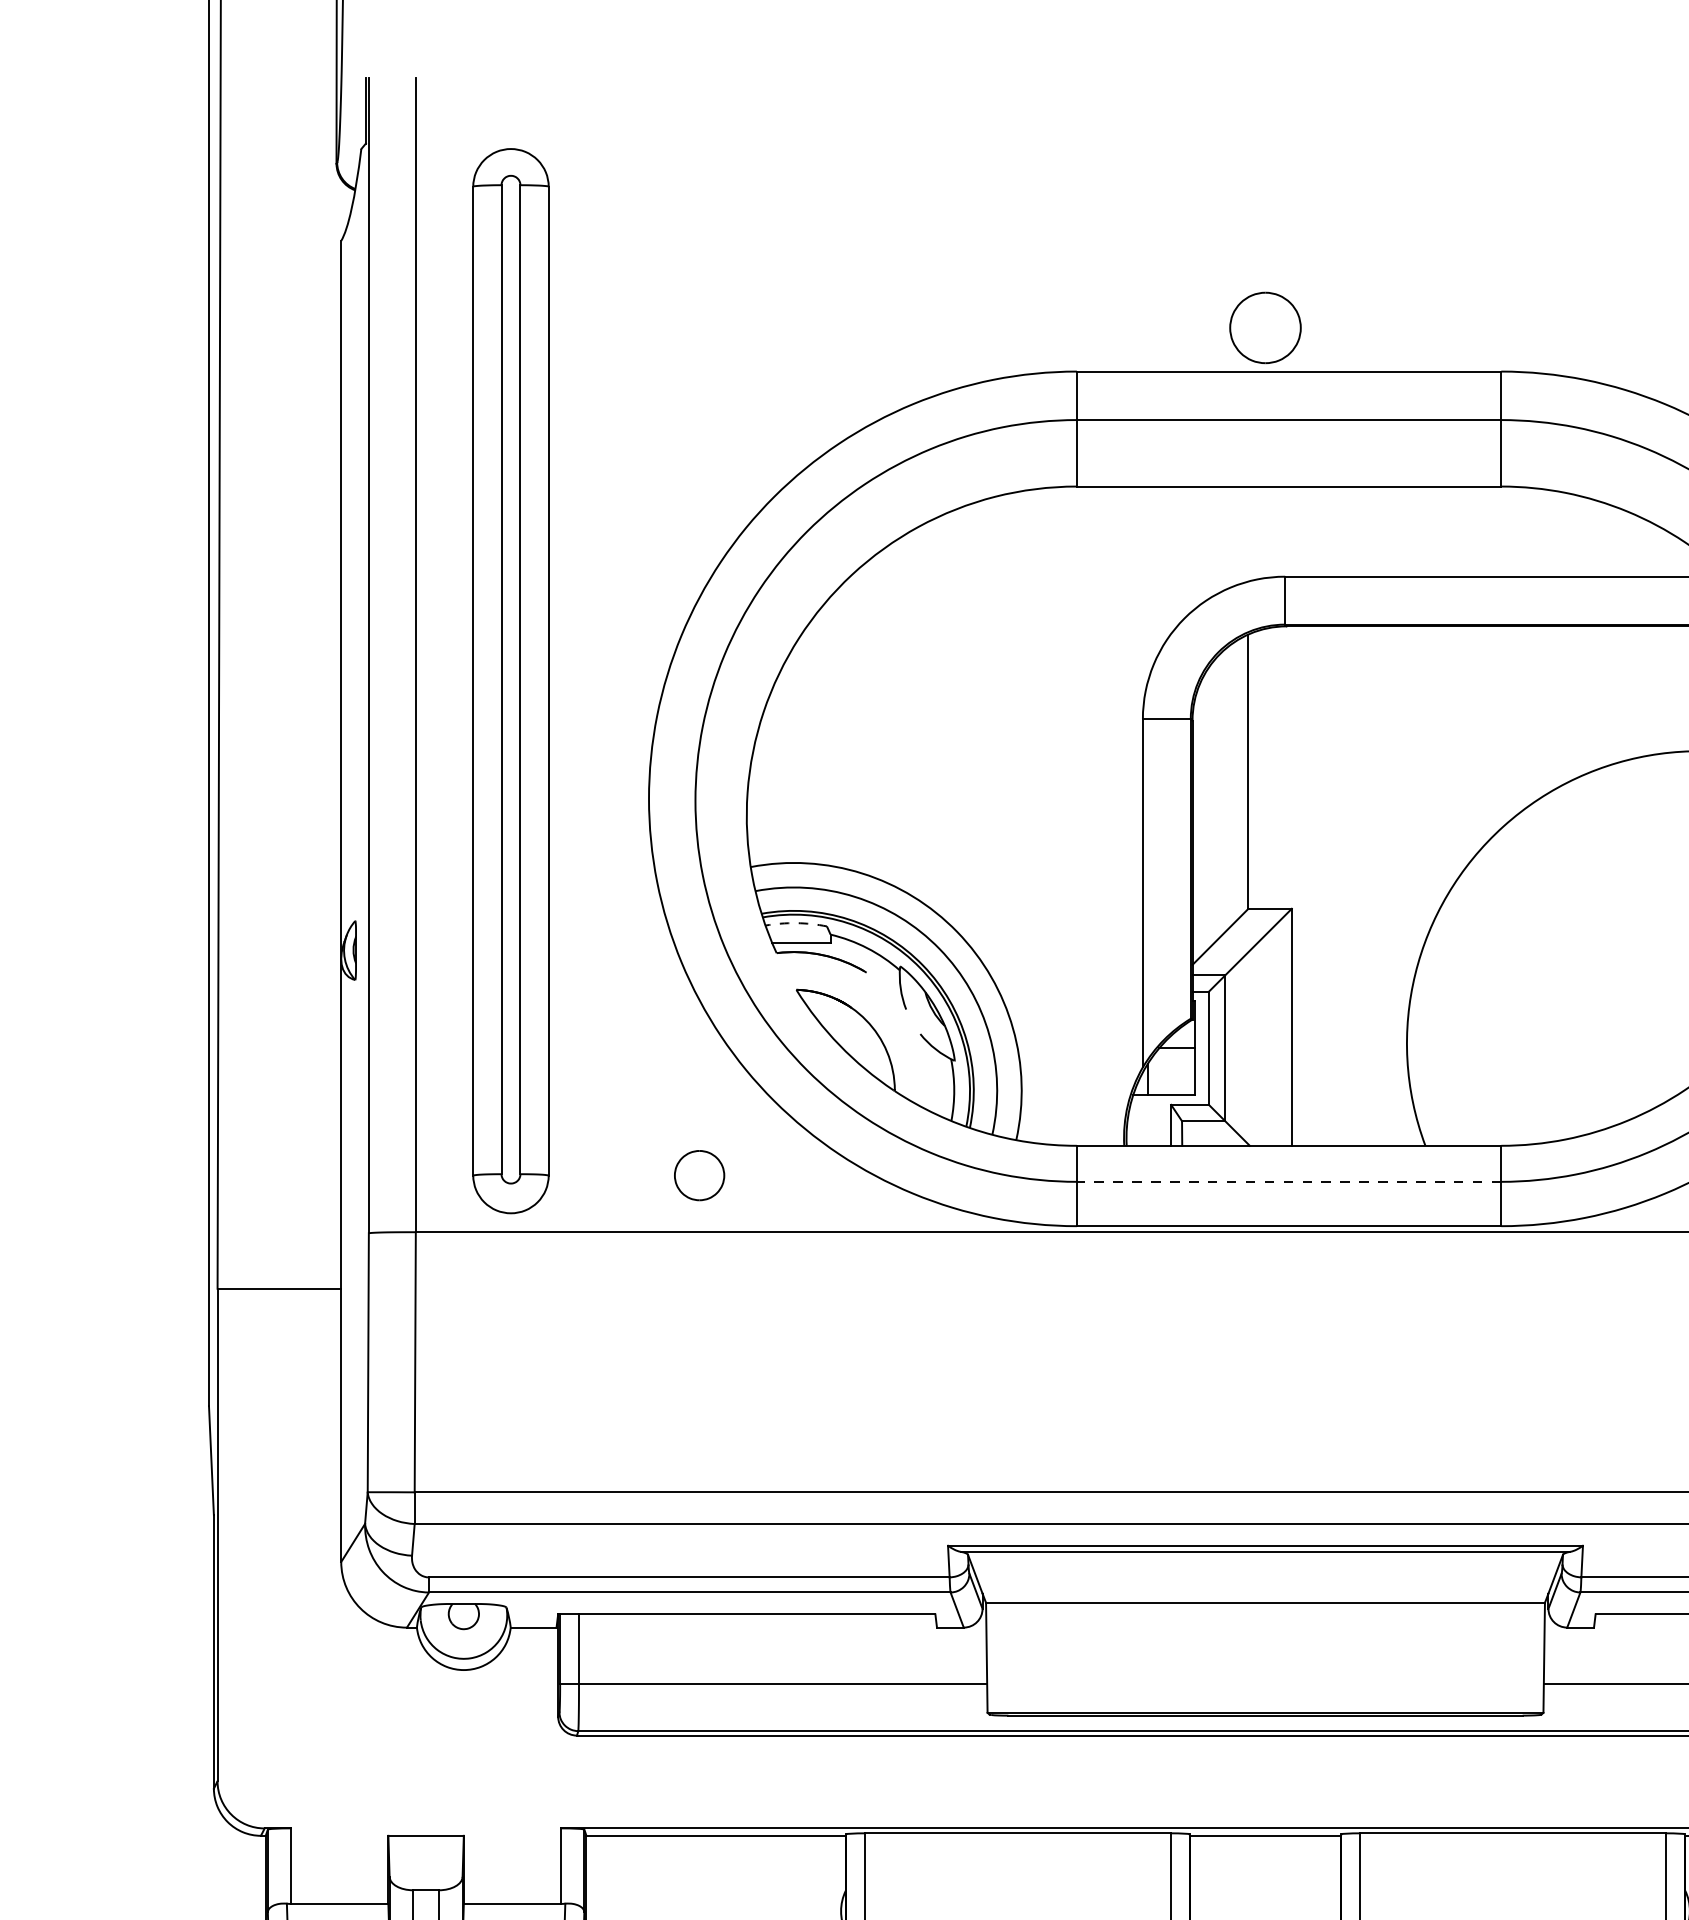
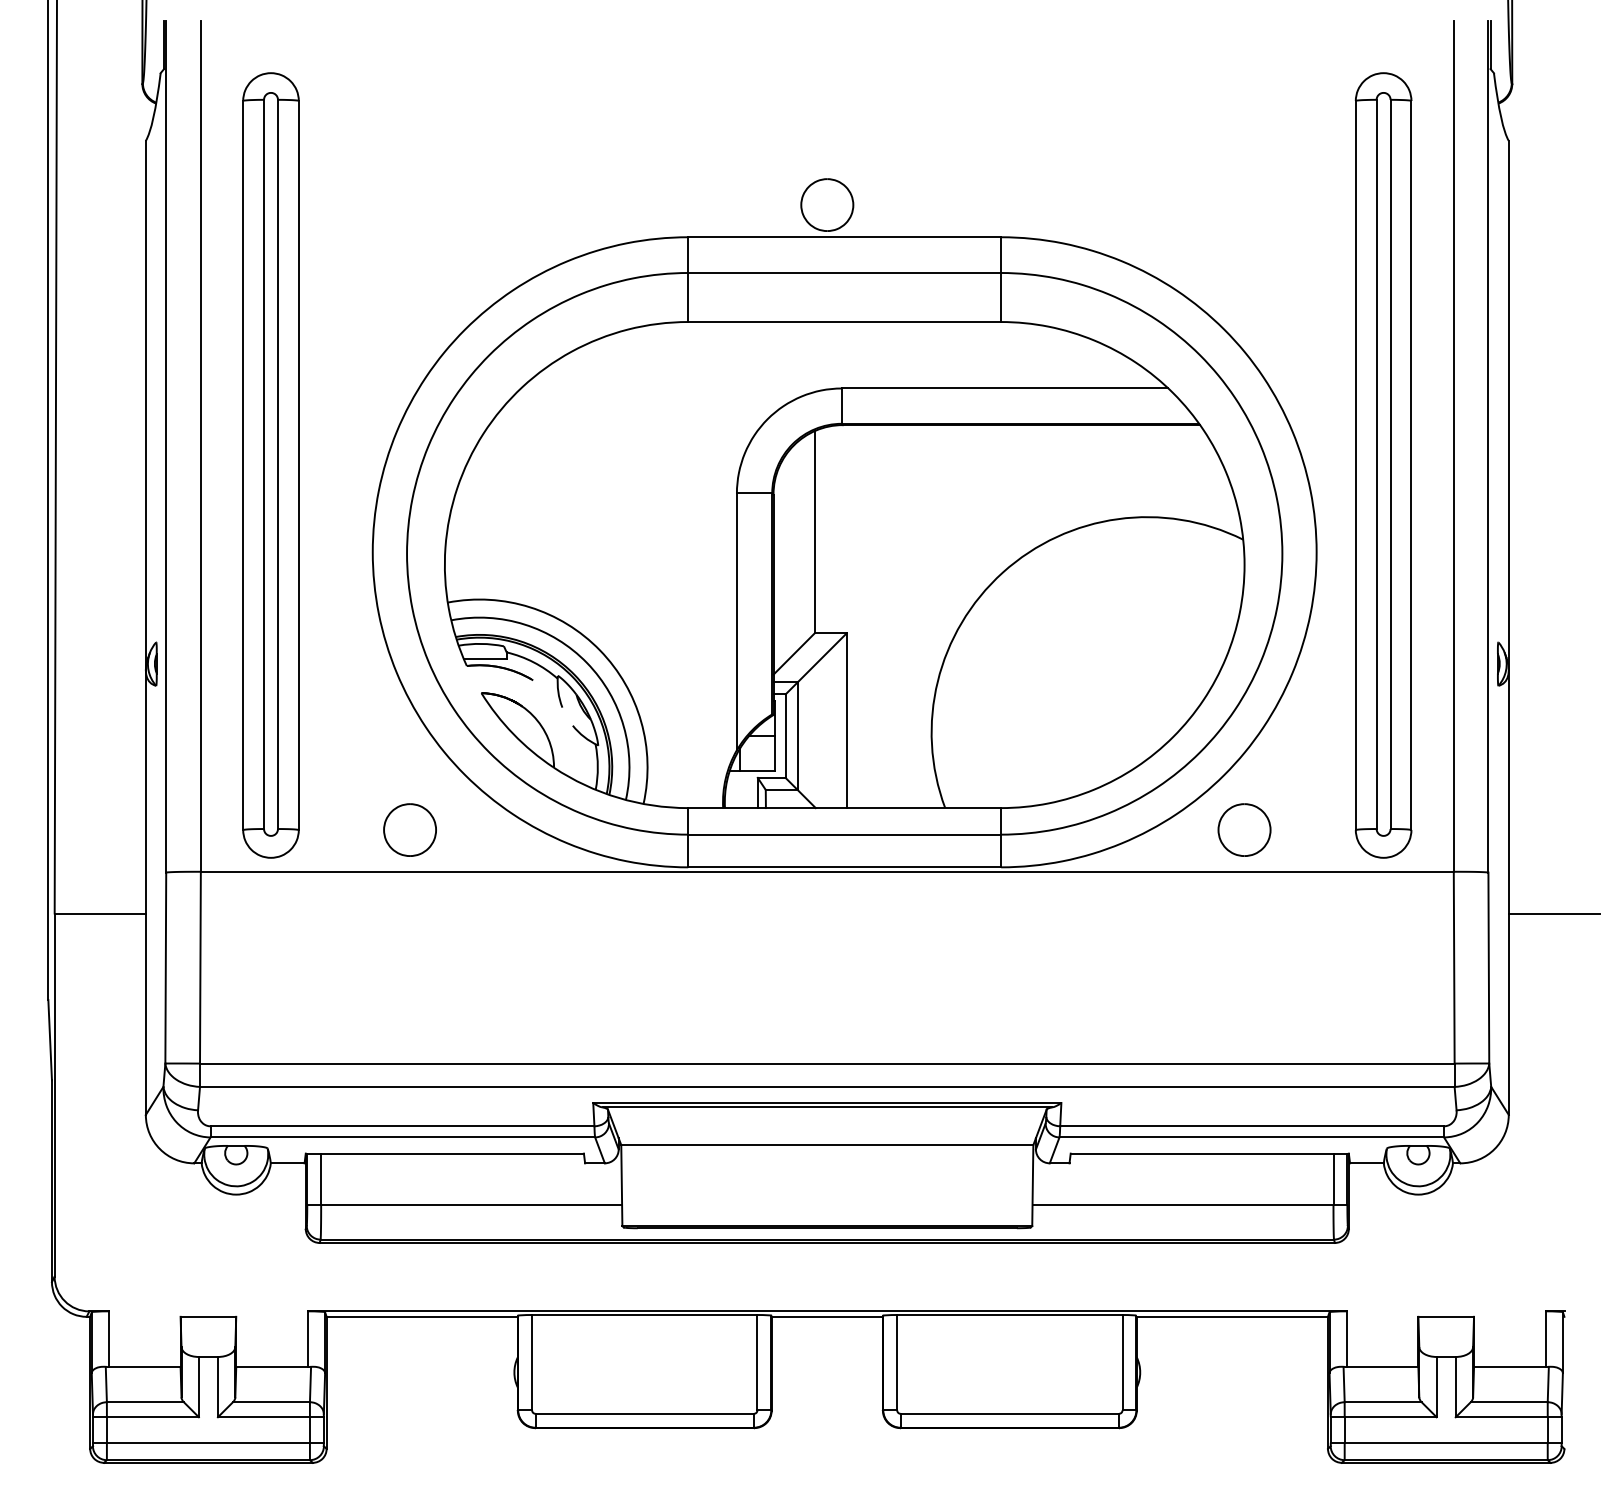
arc: (796, 922) -> (481, 643), dashed -> solid
part: (698, 1174) -> (409, 829), size x1.43
line: (1288, 1181) -> (844, 834), dashed -> solid

